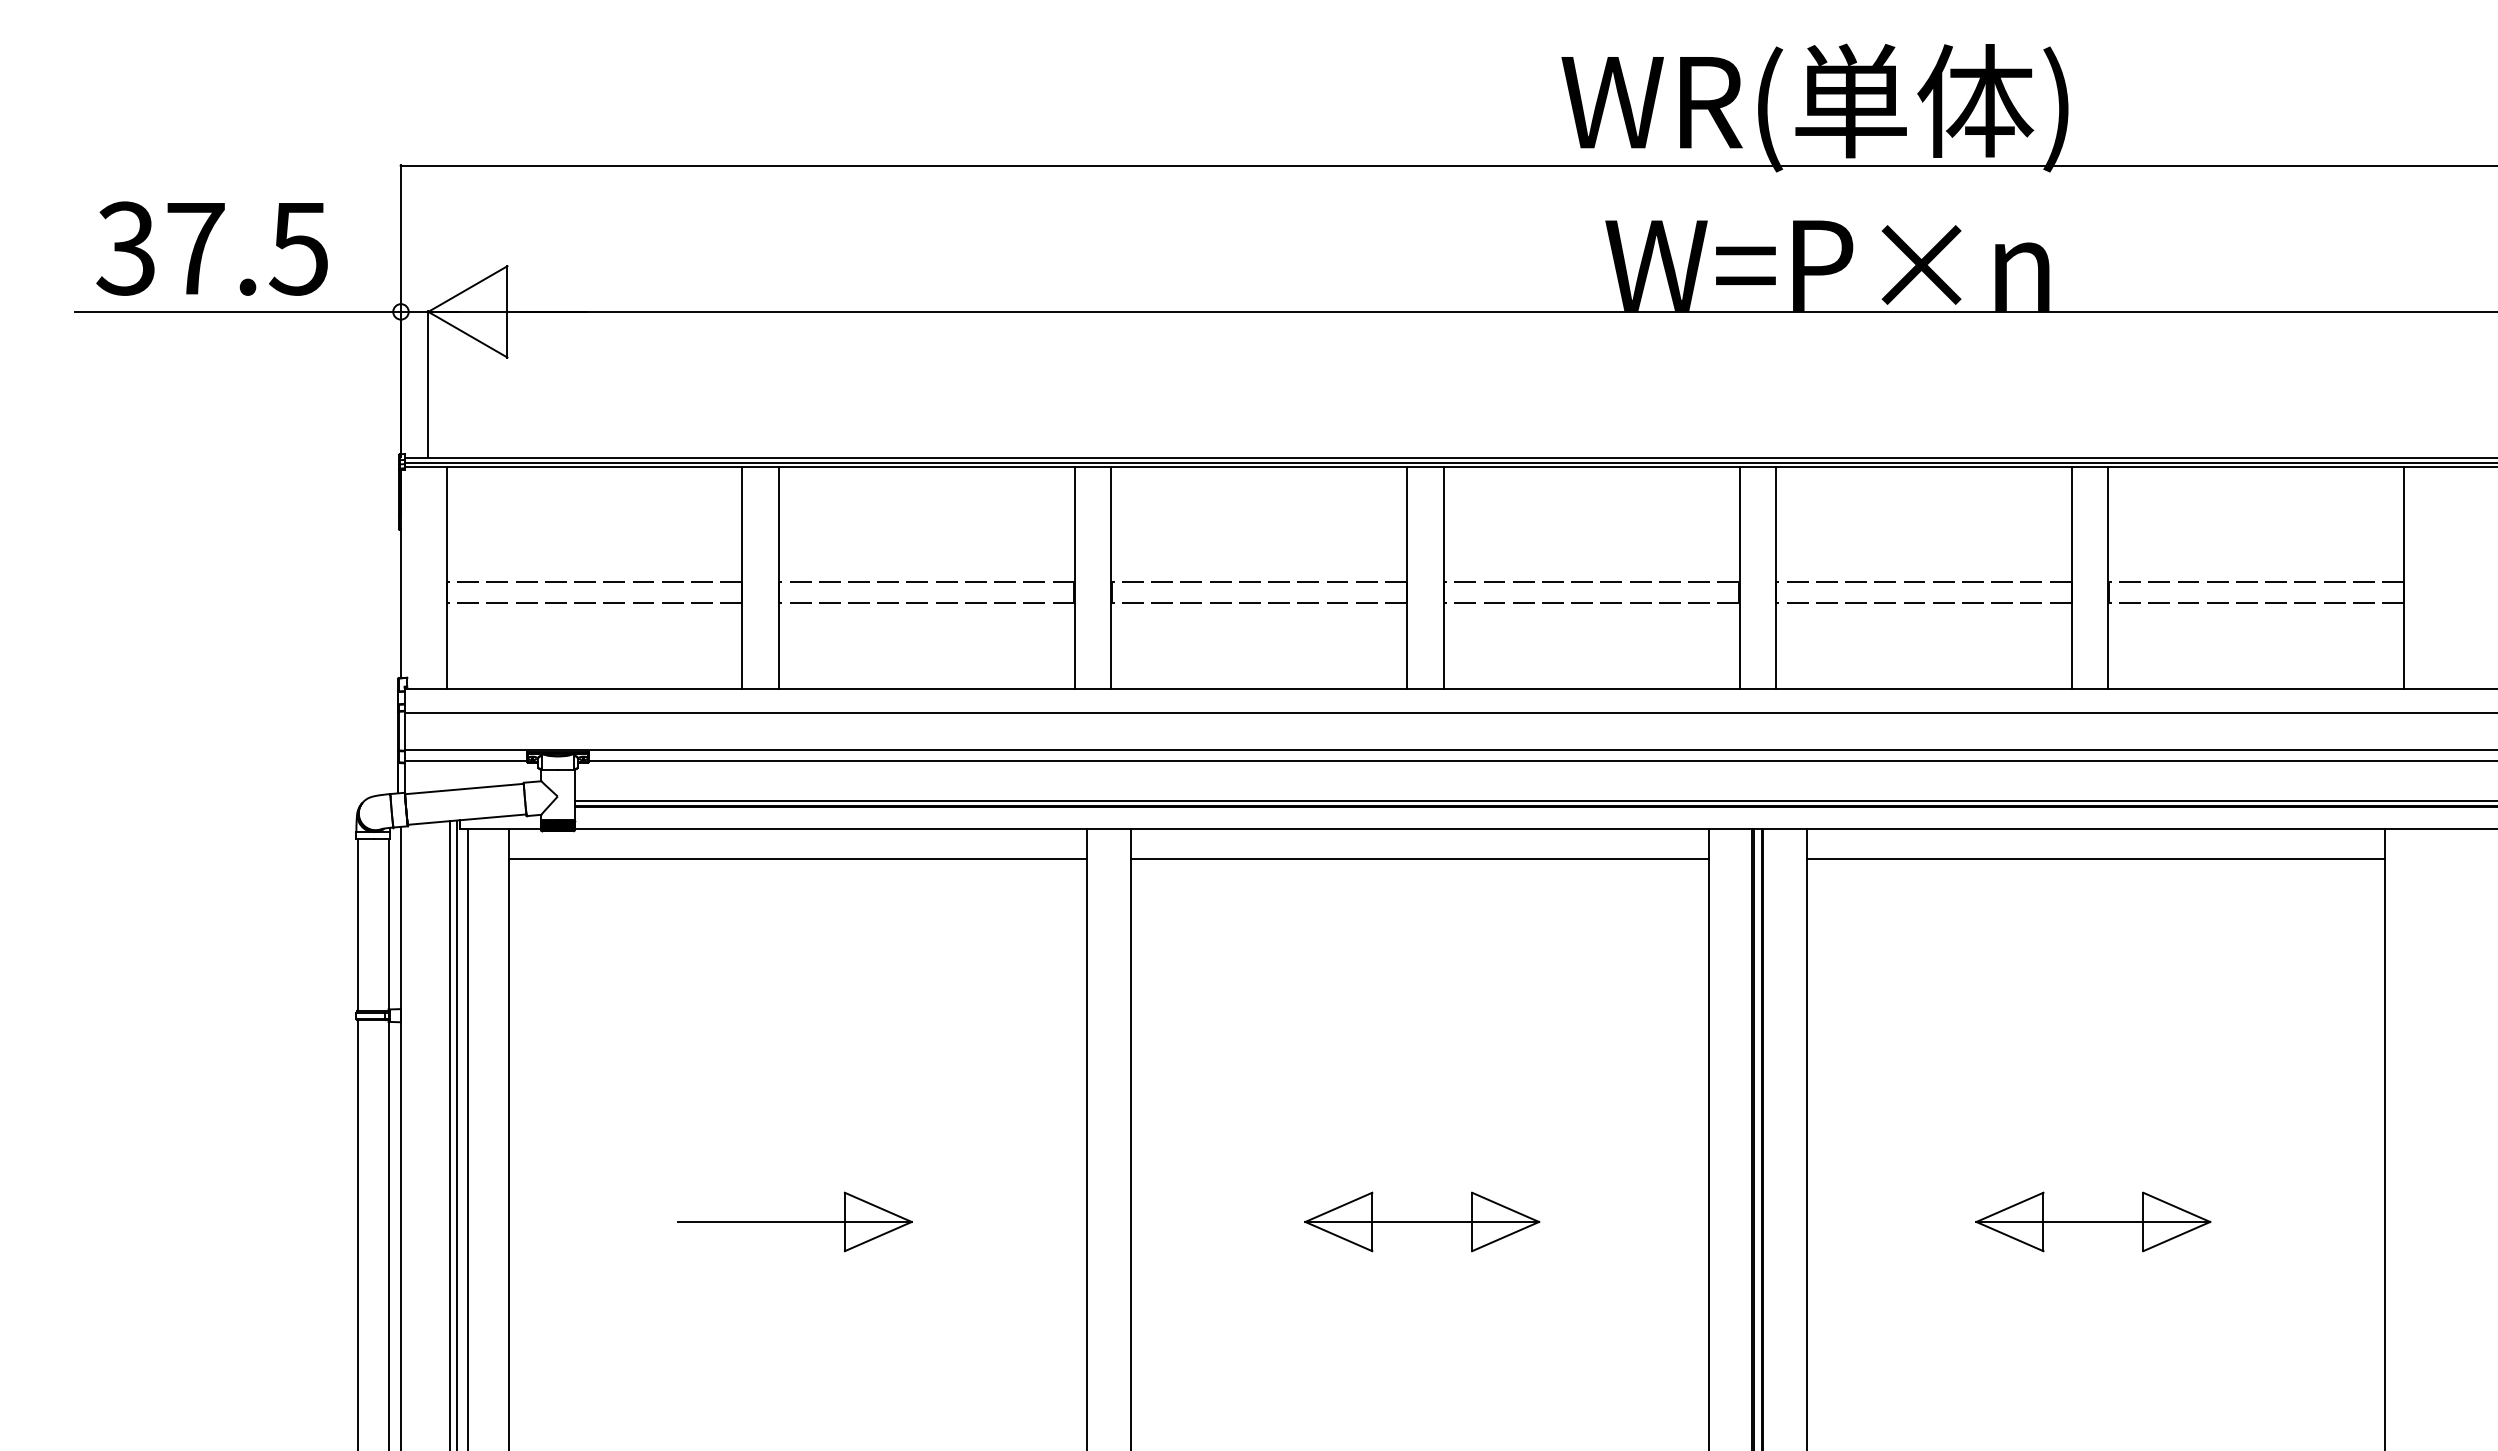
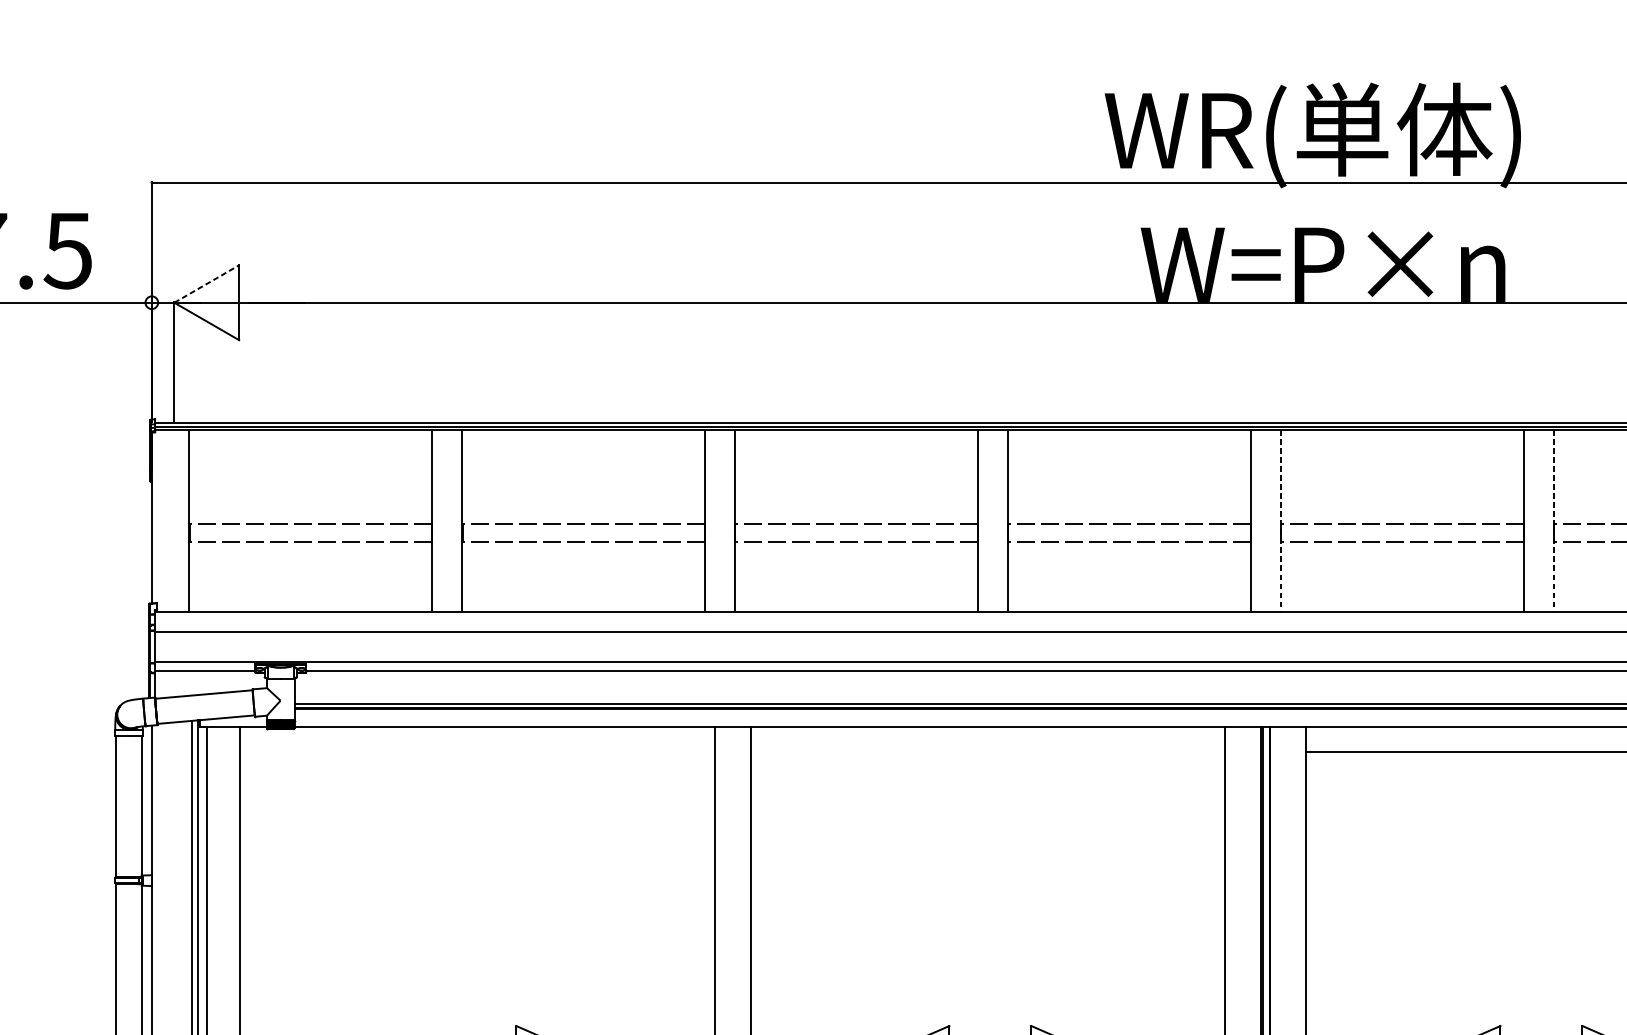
line: (467, 289) -> (206, 284), solid -> dashed
line: (1776, 578) -> (1281, 521), solid -> dashed
line: (2108, 578) -> (1553, 521), solid -> dashed
line: (797, 859) -> (477, 752), removed
line: (1419, 859) -> (988, 752), removed

